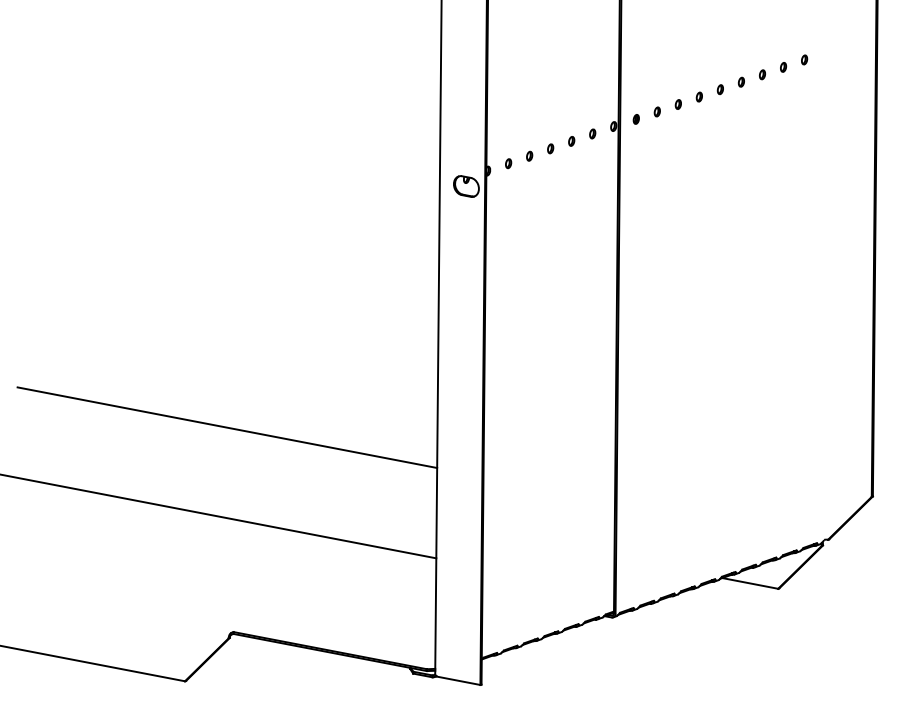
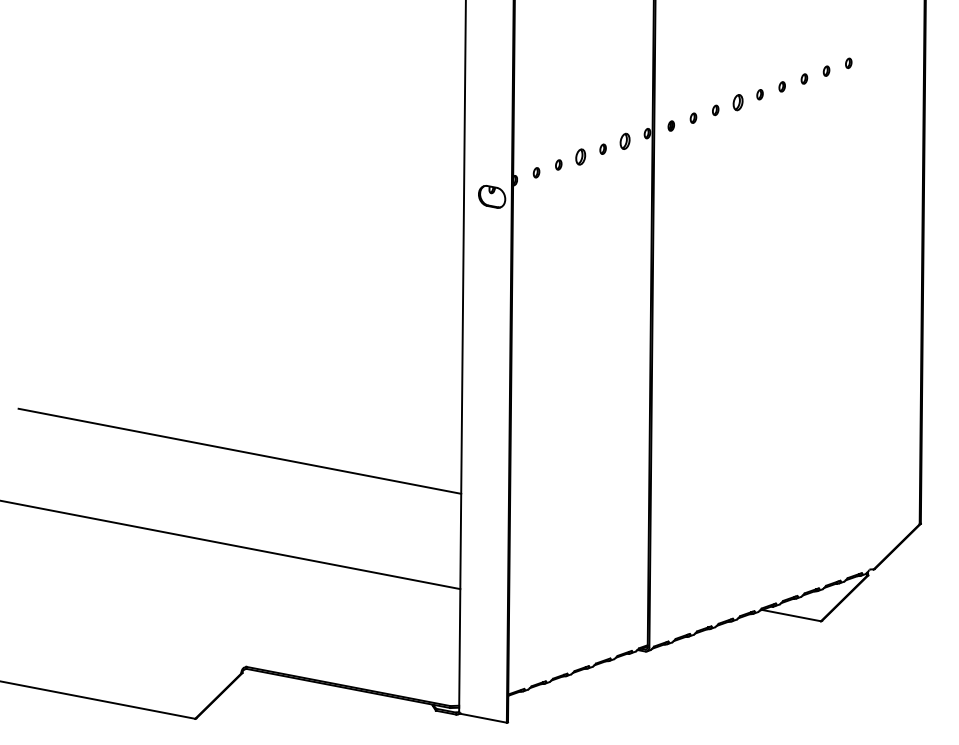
part: (698, 96) -> (736, 101), size x1.6
part: (592, 133) -> (625, 140), size x1.6
part: (550, 148) -> (580, 156), size x1.6

